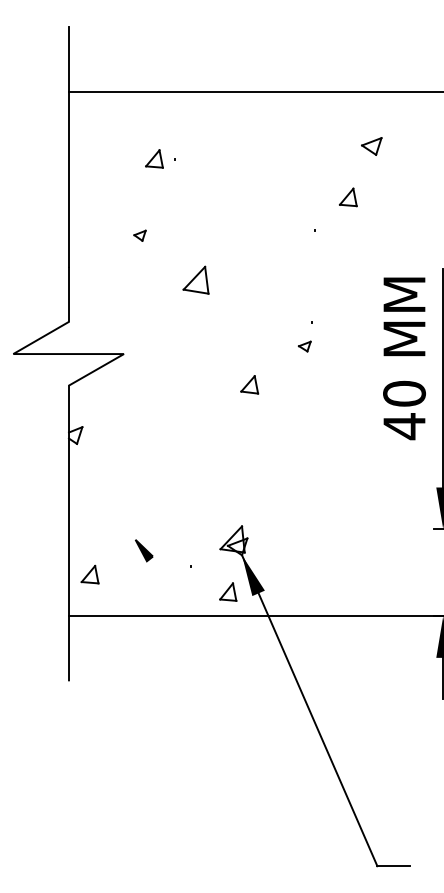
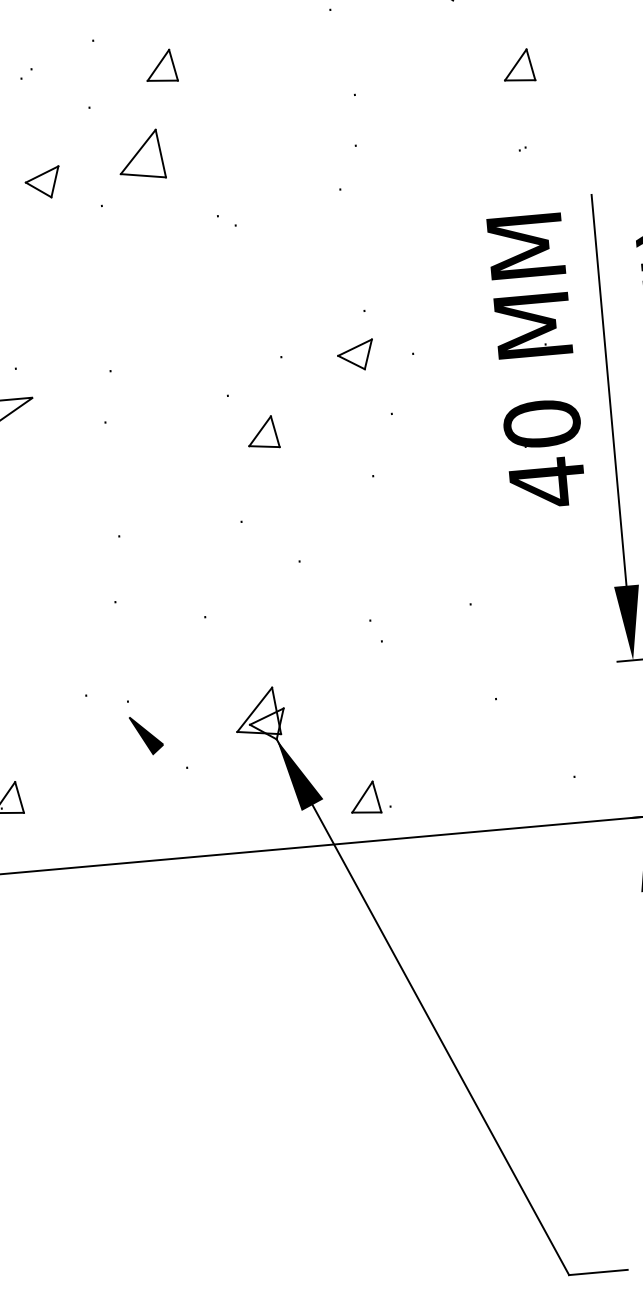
part: (154, 158) -> (161, 65), moved
part: (348, 197) -> (519, 65), moved
part: (139, 235) -> (41, 182), size x1.67
part: (195, 279) -> (140, 153), moved
part: (304, 346) -> (355, 355), size x1.67
part: (144, 550) -> (147, 735), moved
part: (228, 591) -> (365, 796), moved

